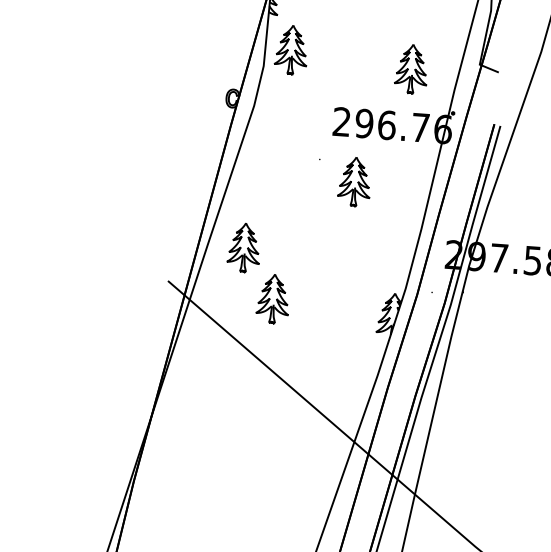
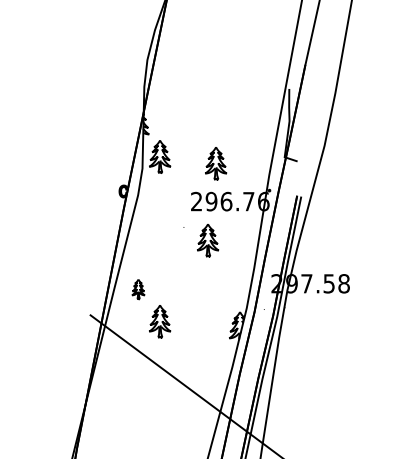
part: (412, 69) -> (216, 163), moved
part: (244, 248) -> (138, 289), size x0.6

